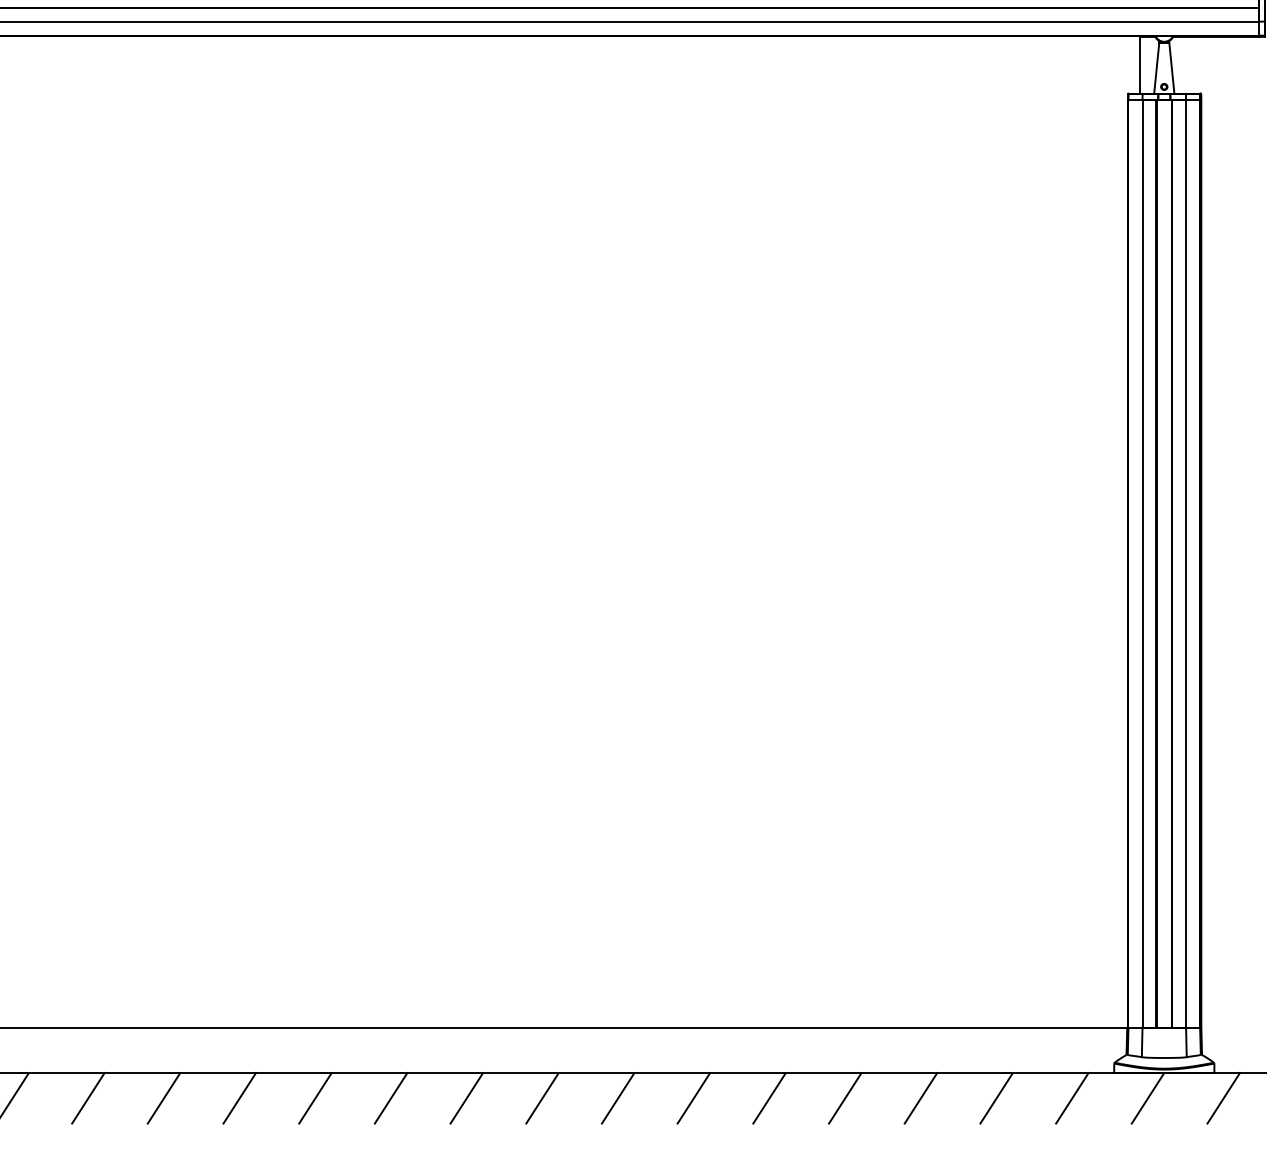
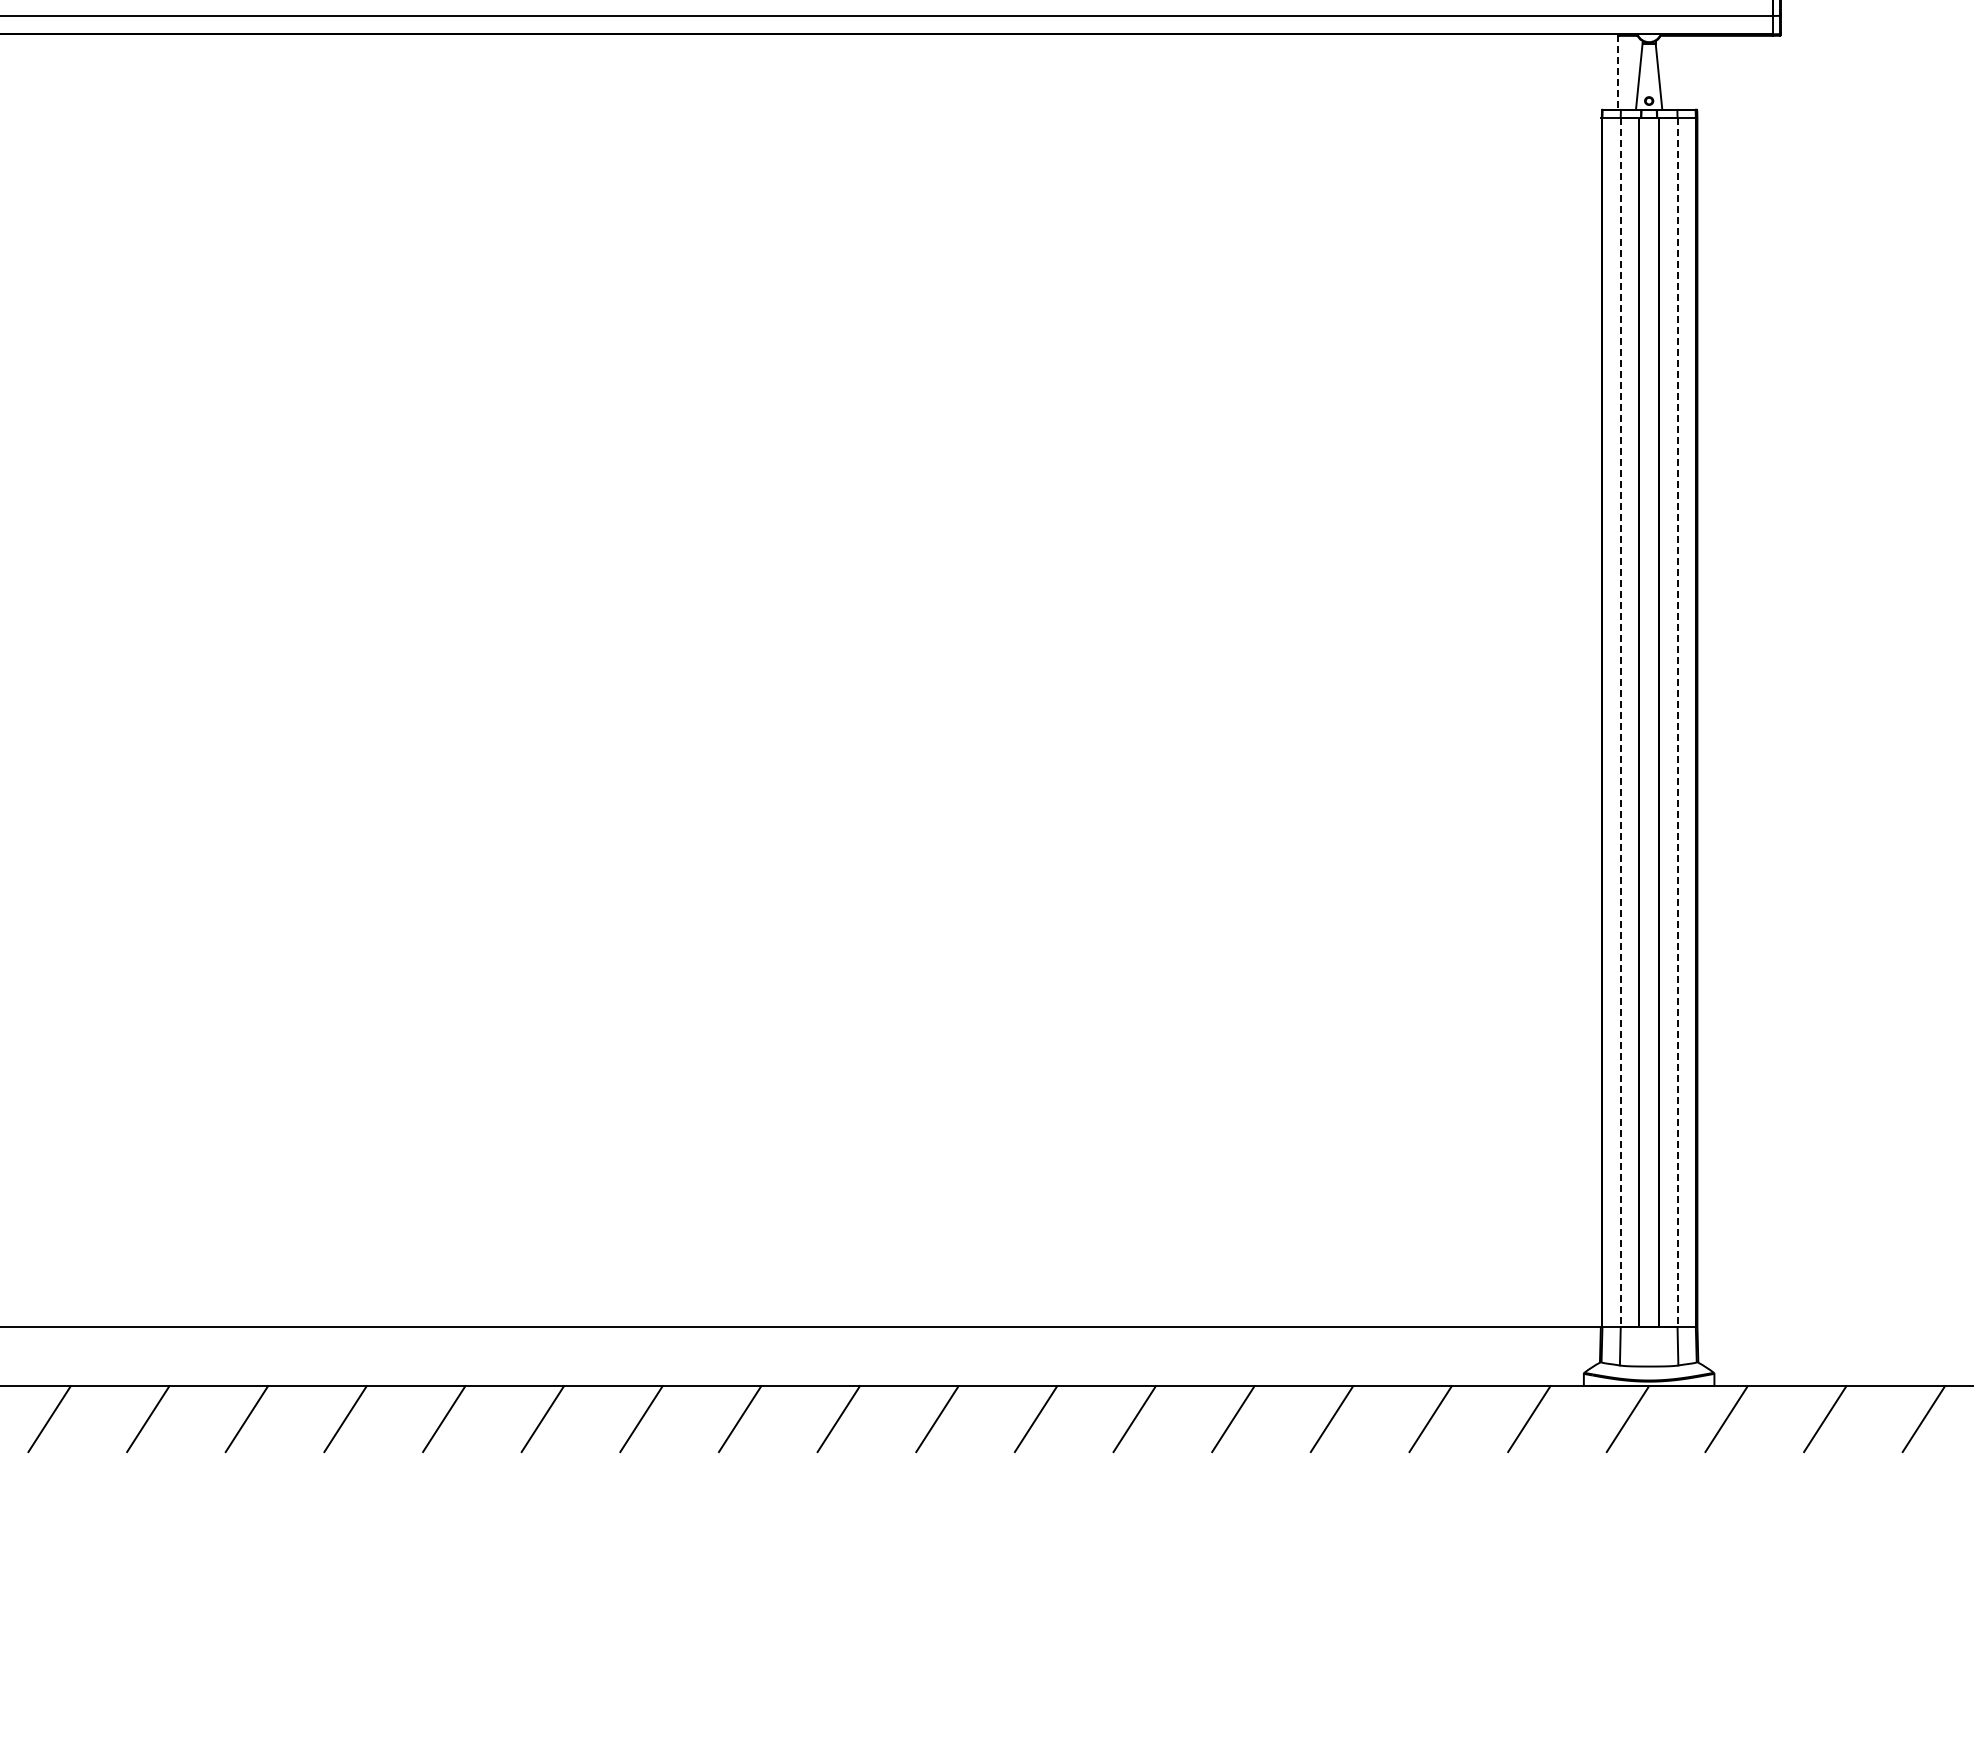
line: (1140, 65) -> (1617, 72), solid -> dashed
line: (1142, 563) -> (1620, 722), solid -> dashed
line: (1186, 563) -> (1677, 722), solid -> dashed

